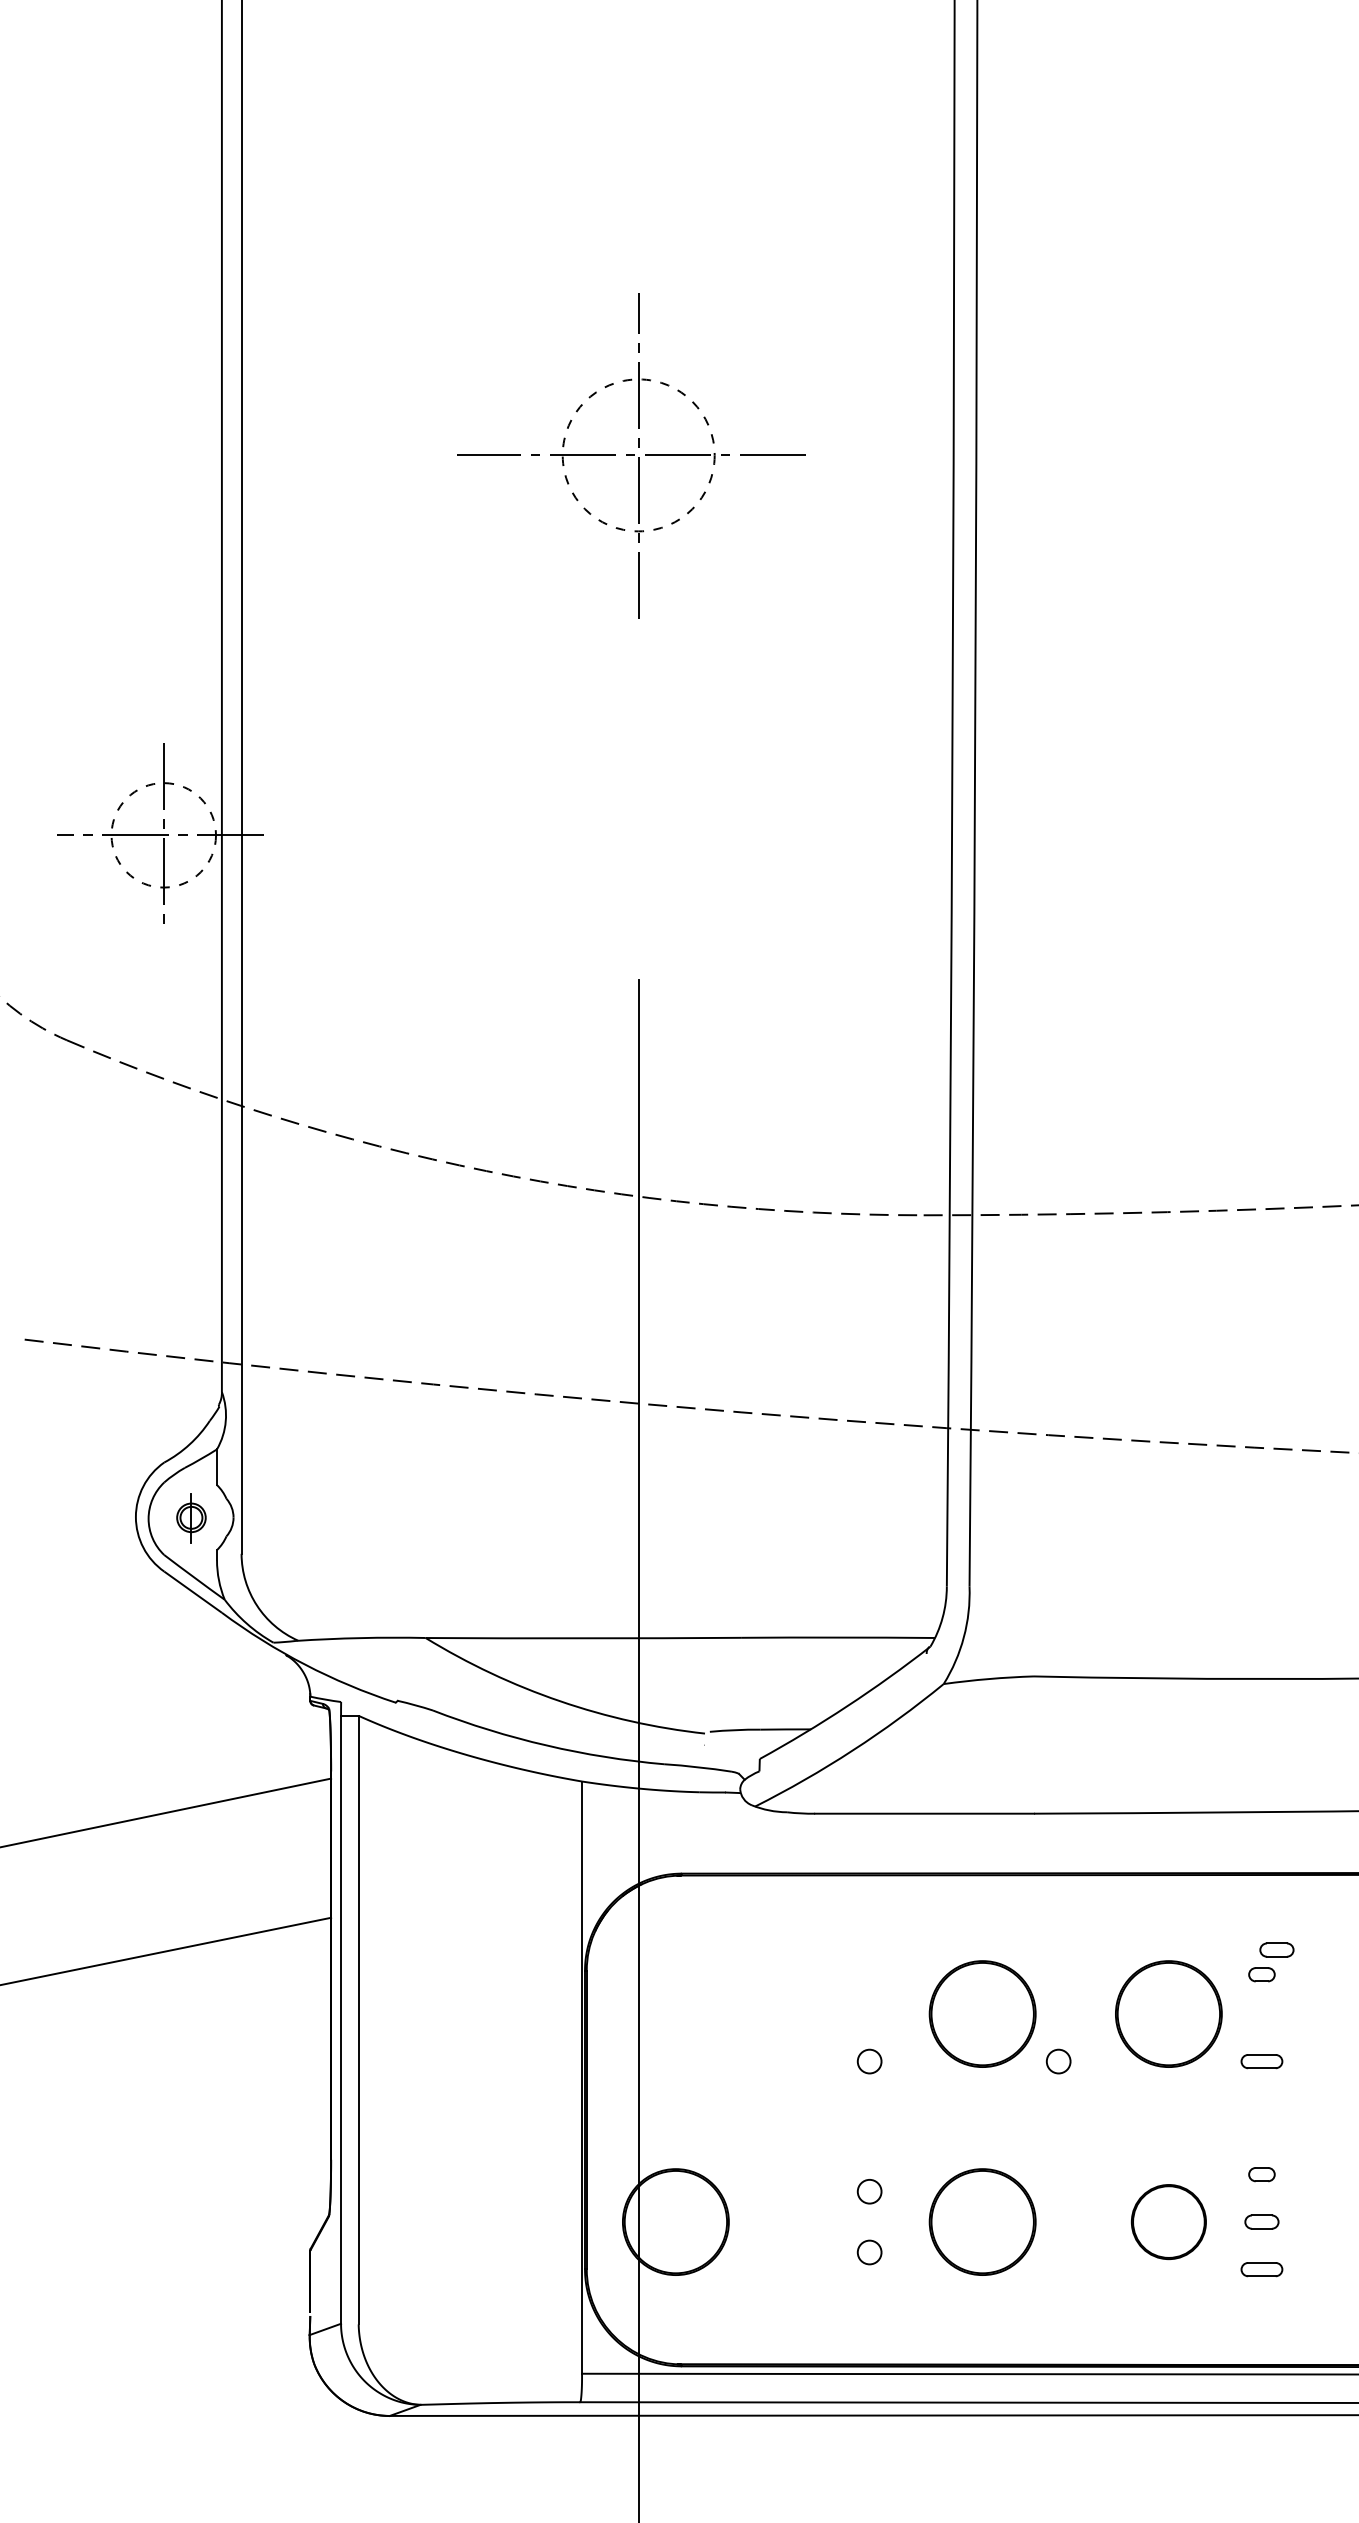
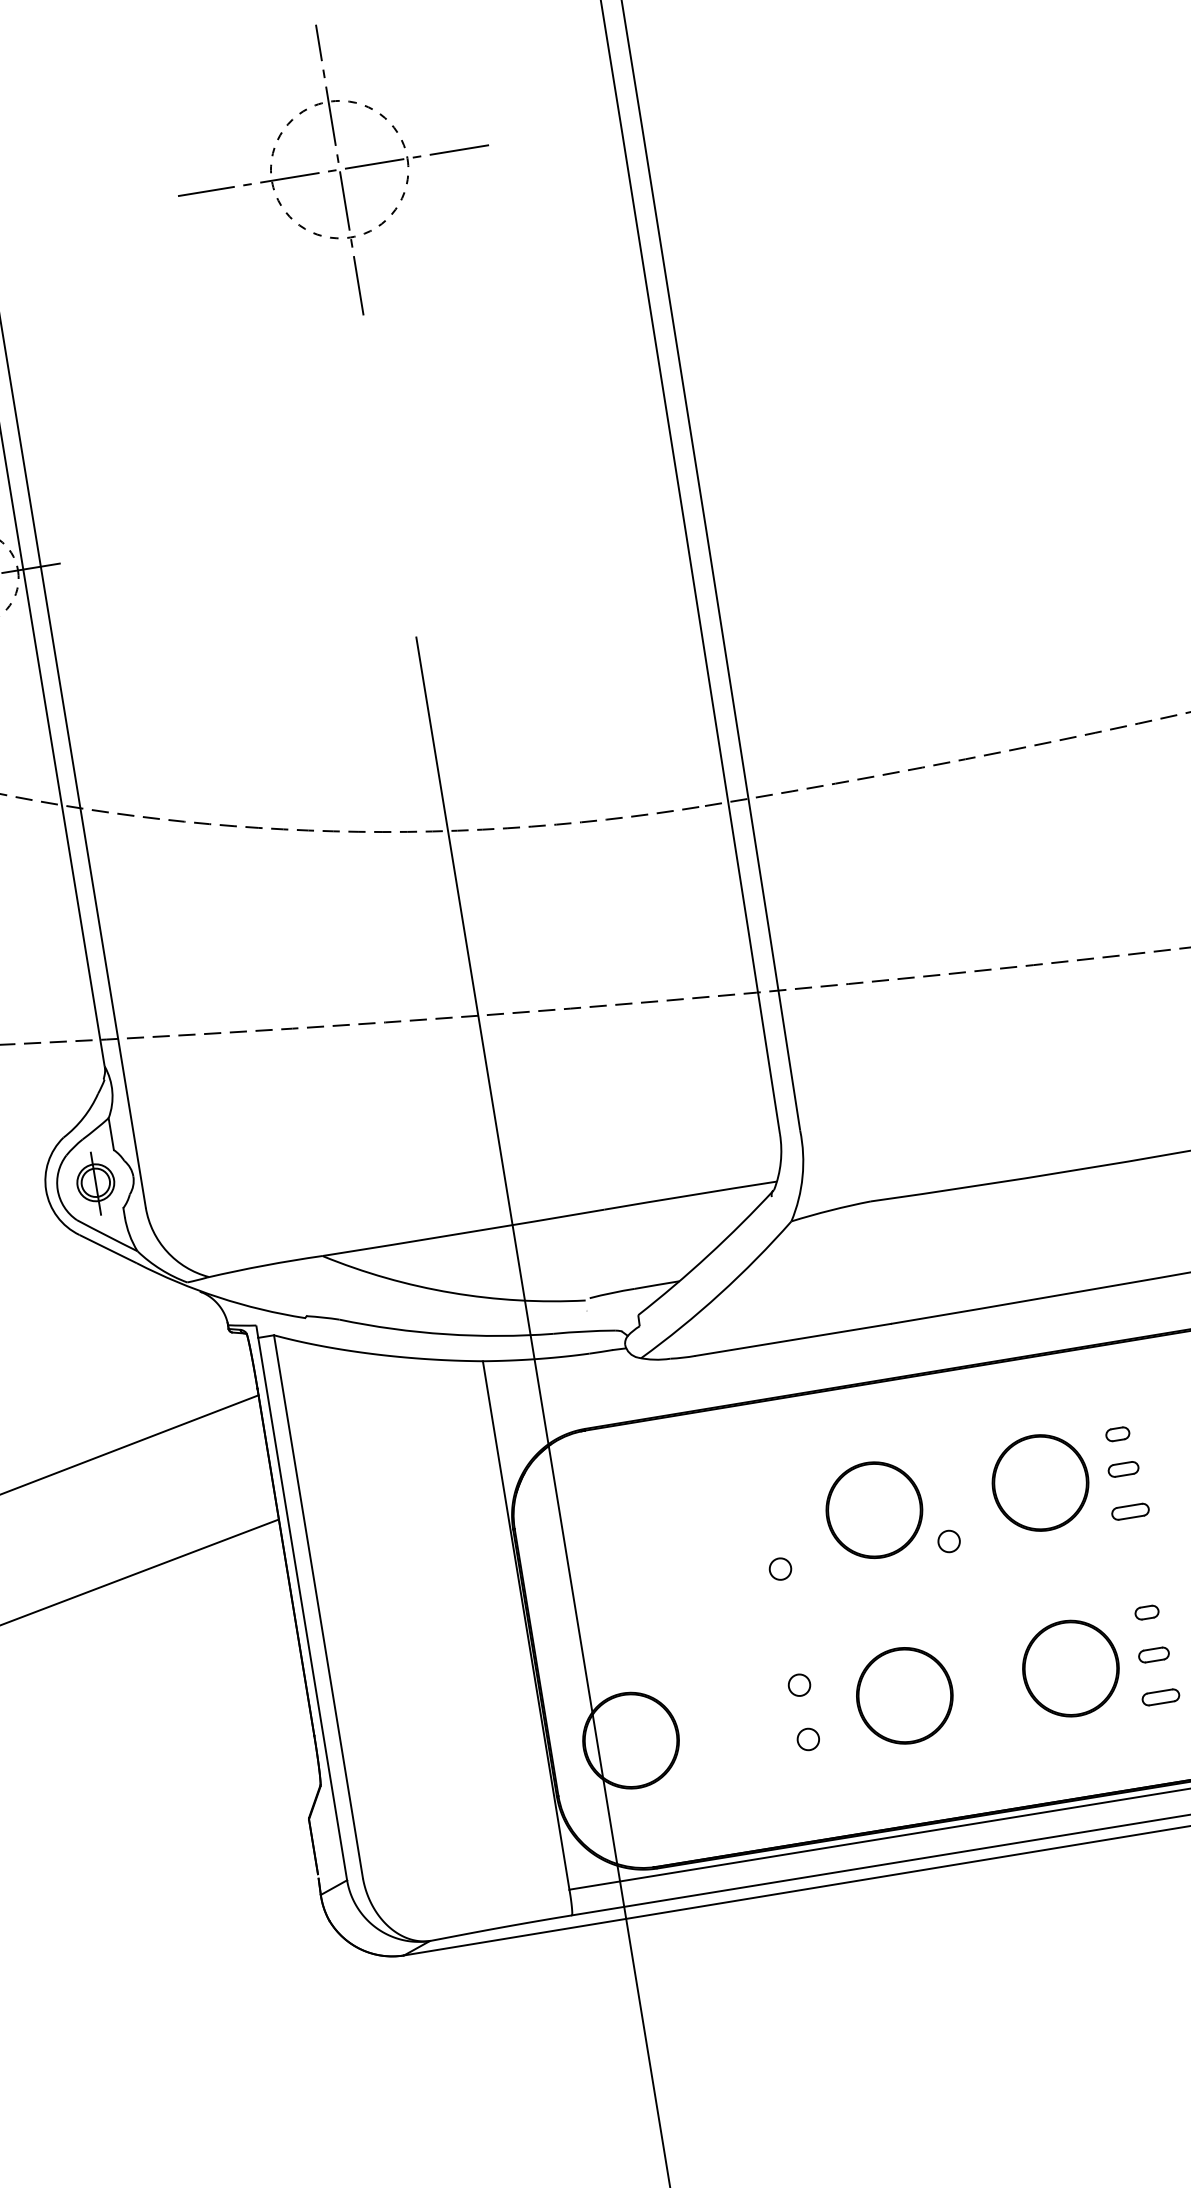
part: (191, 1518) -> (96, 1183), size x1.43
part: (1276, 1949) -> (1123, 1468), moved
part: (1168, 2221) -> (1070, 1668), size x1.43

